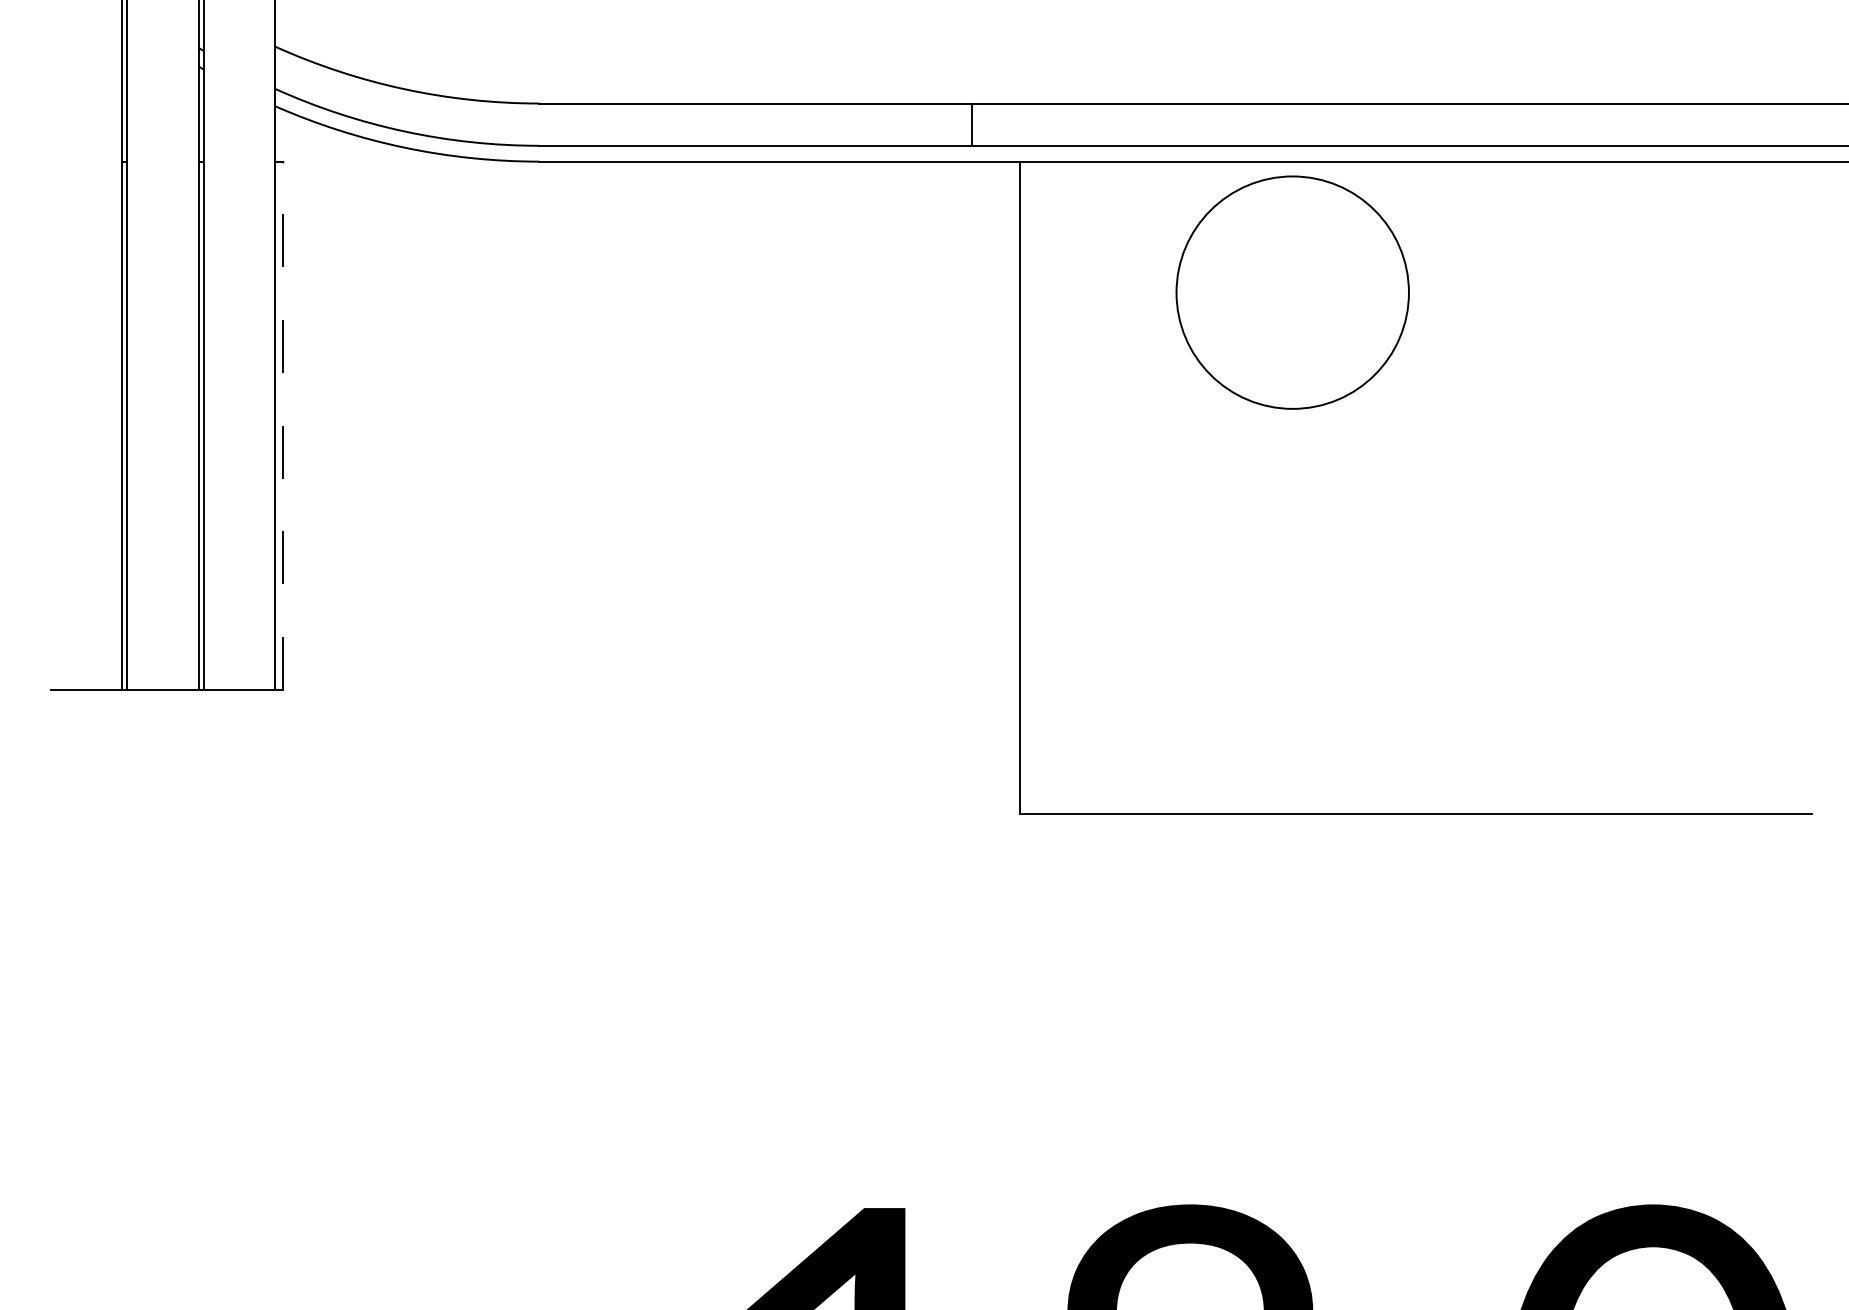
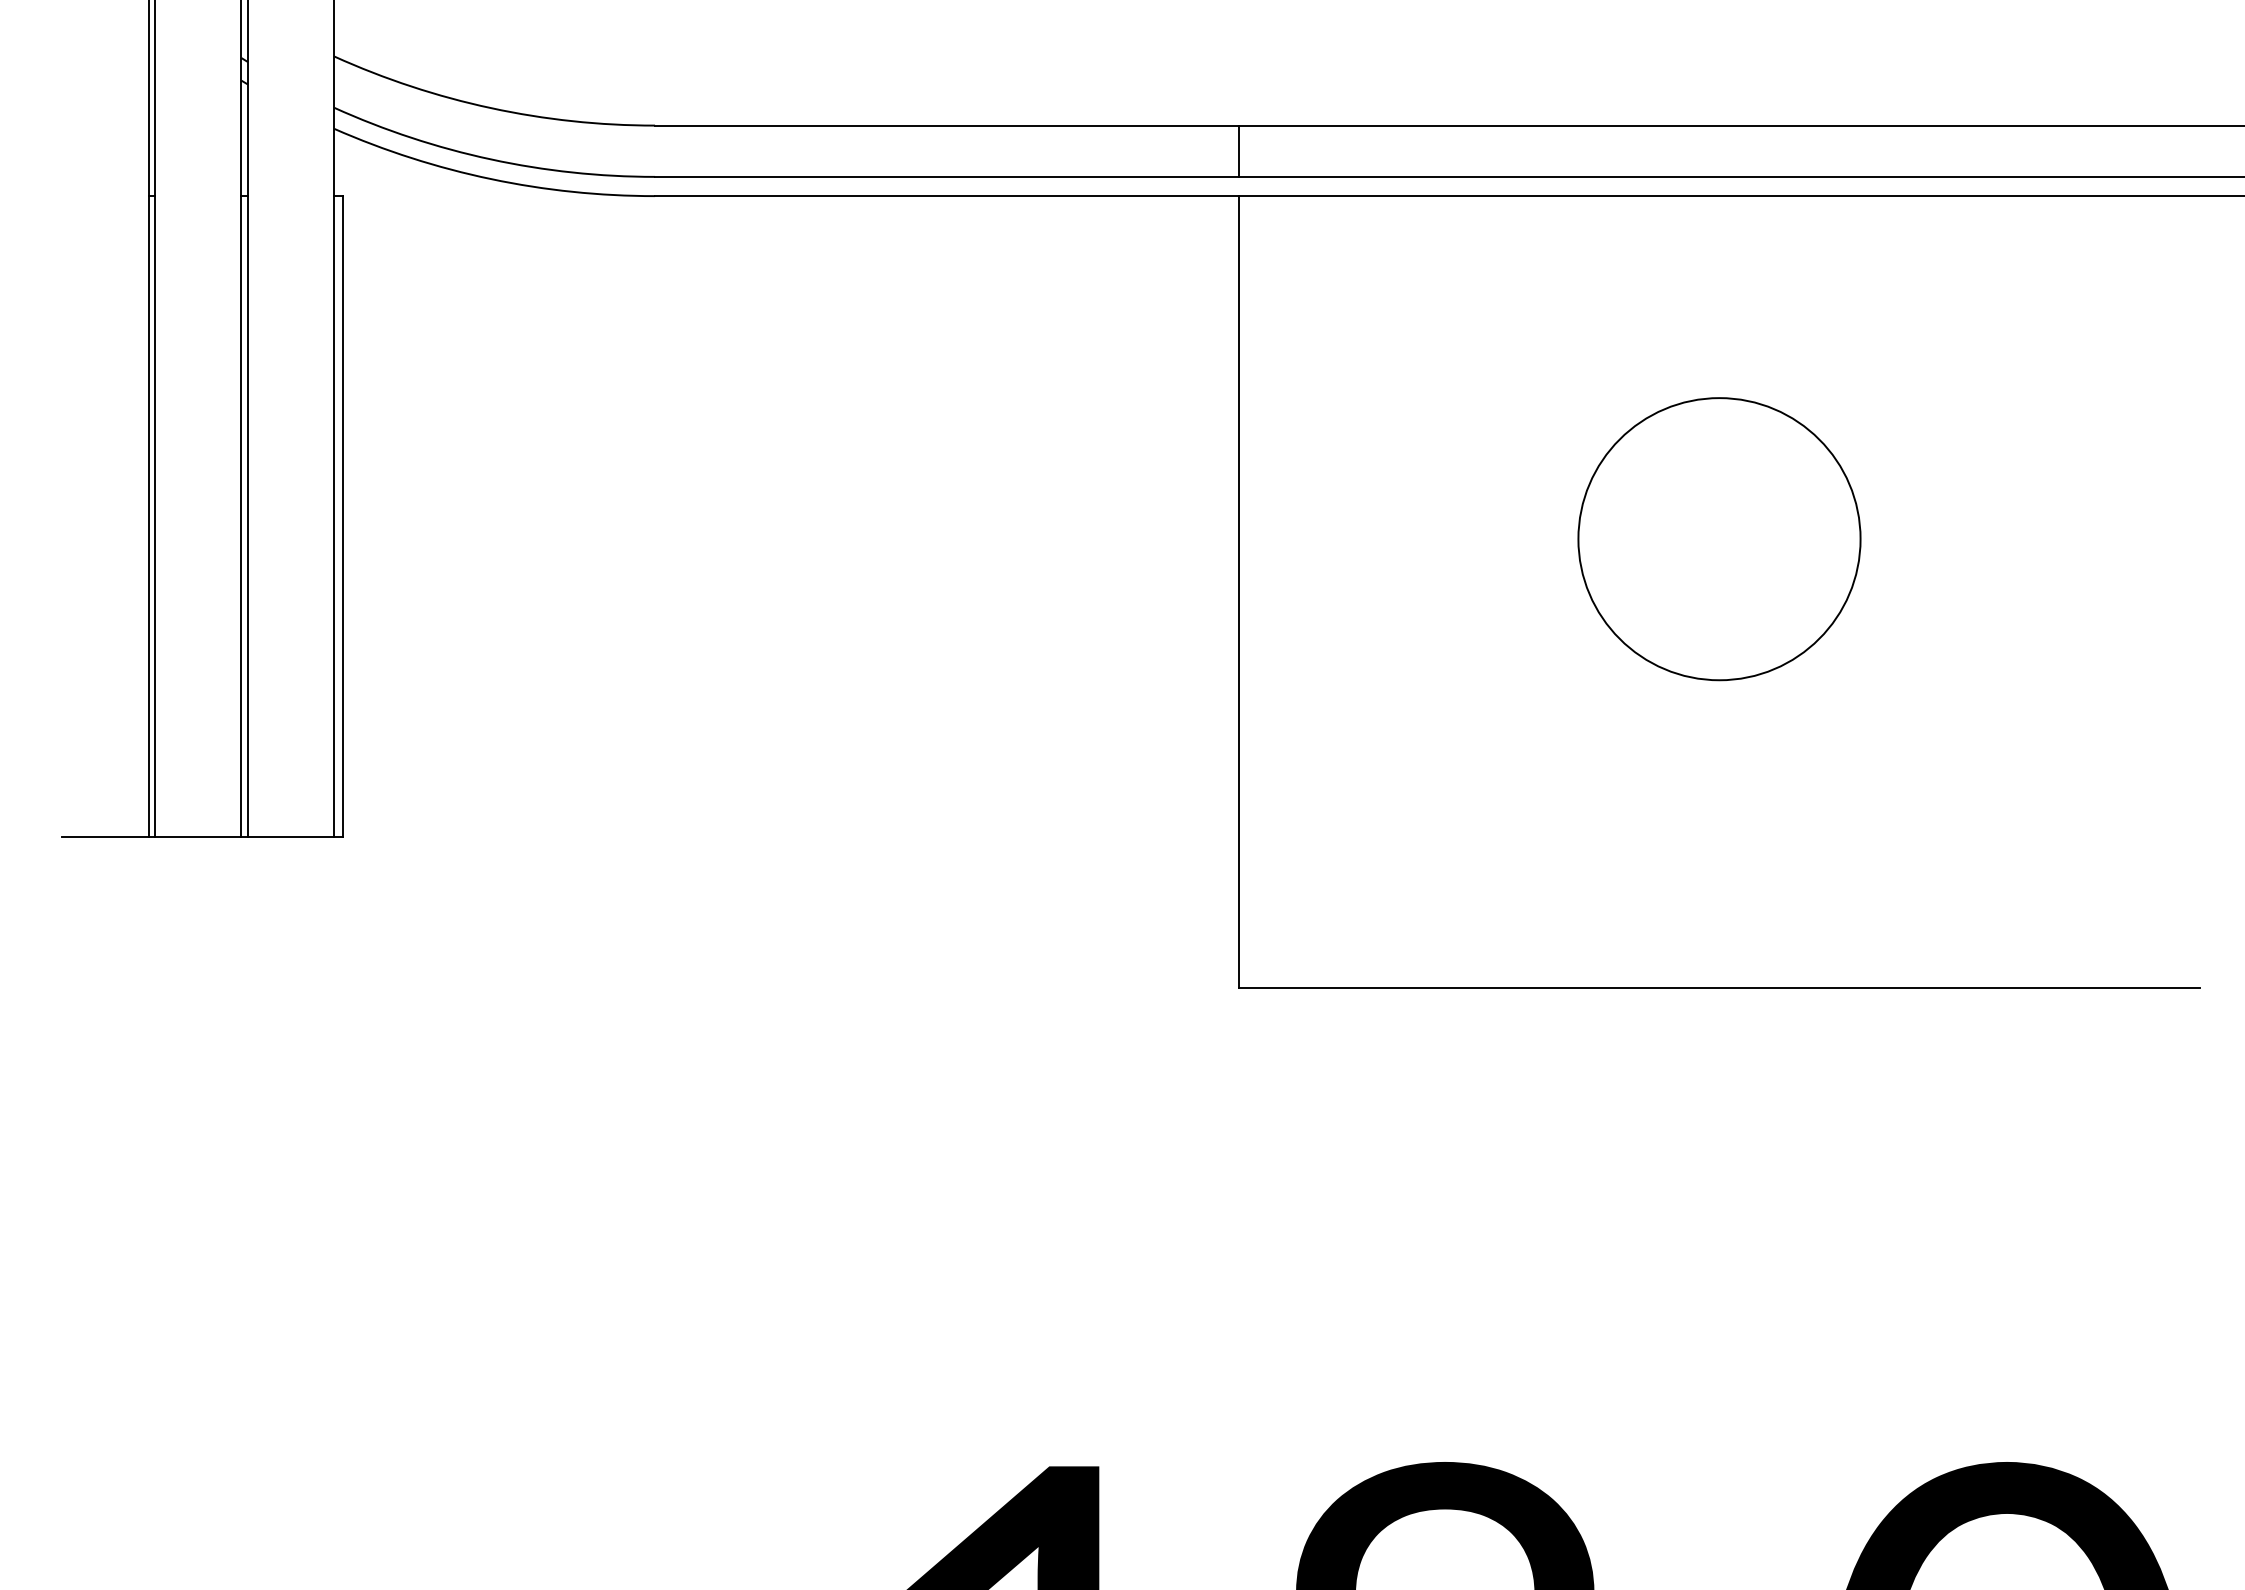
line: (972, 124) -> (1238, 150), moved
circle: (1292, 292) -> (1719, 539), moved
line: (282, 425) -> (343, 516), dashed -> solid

